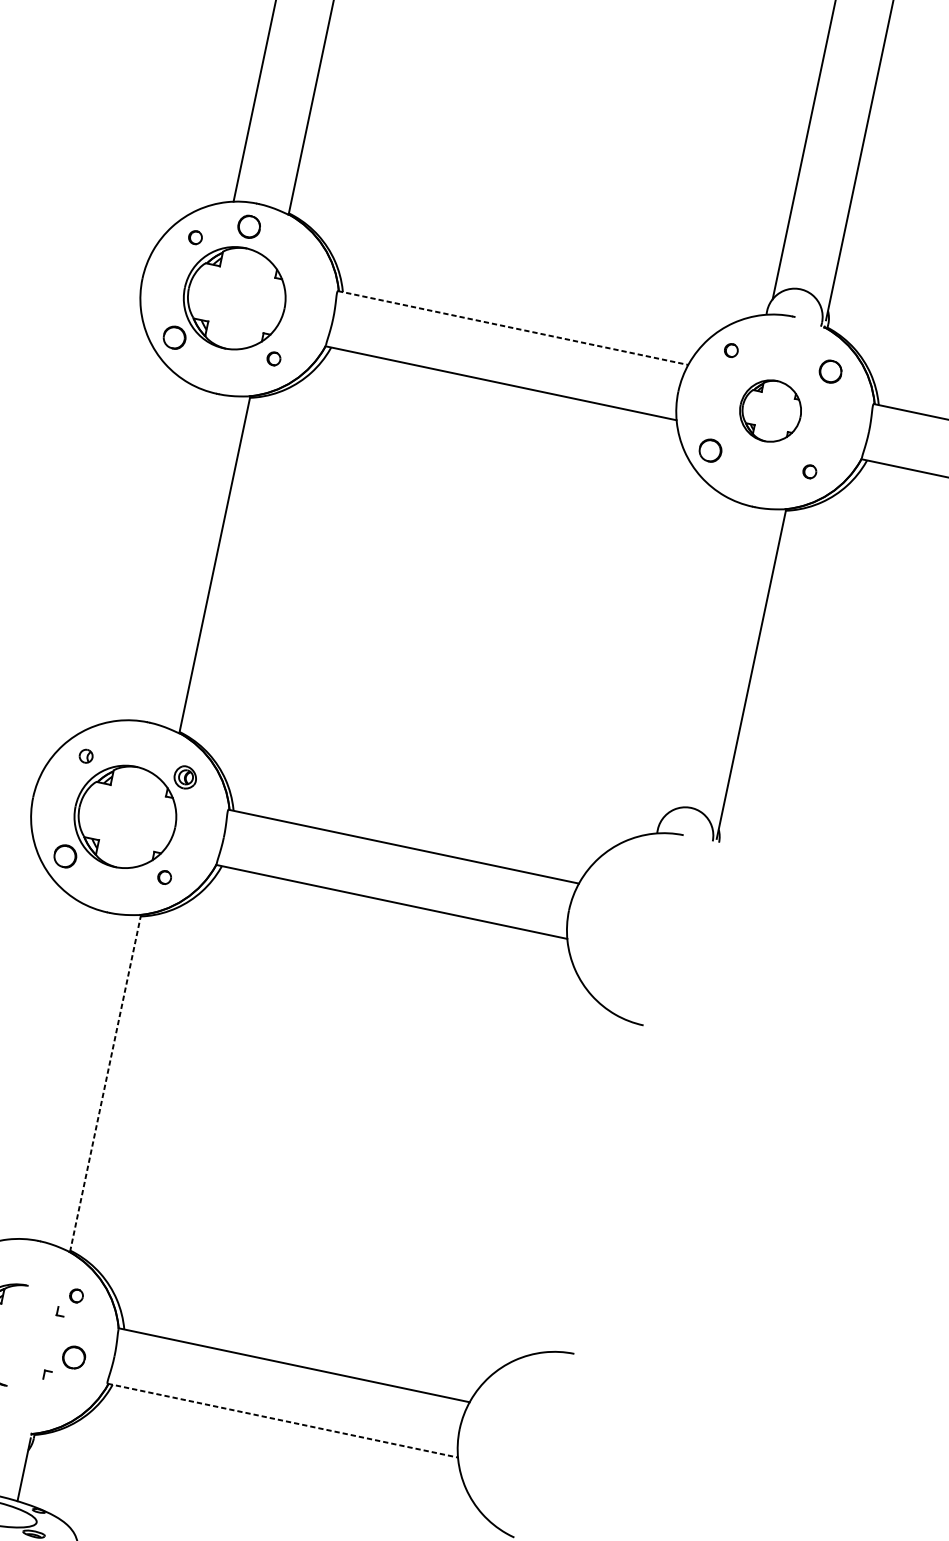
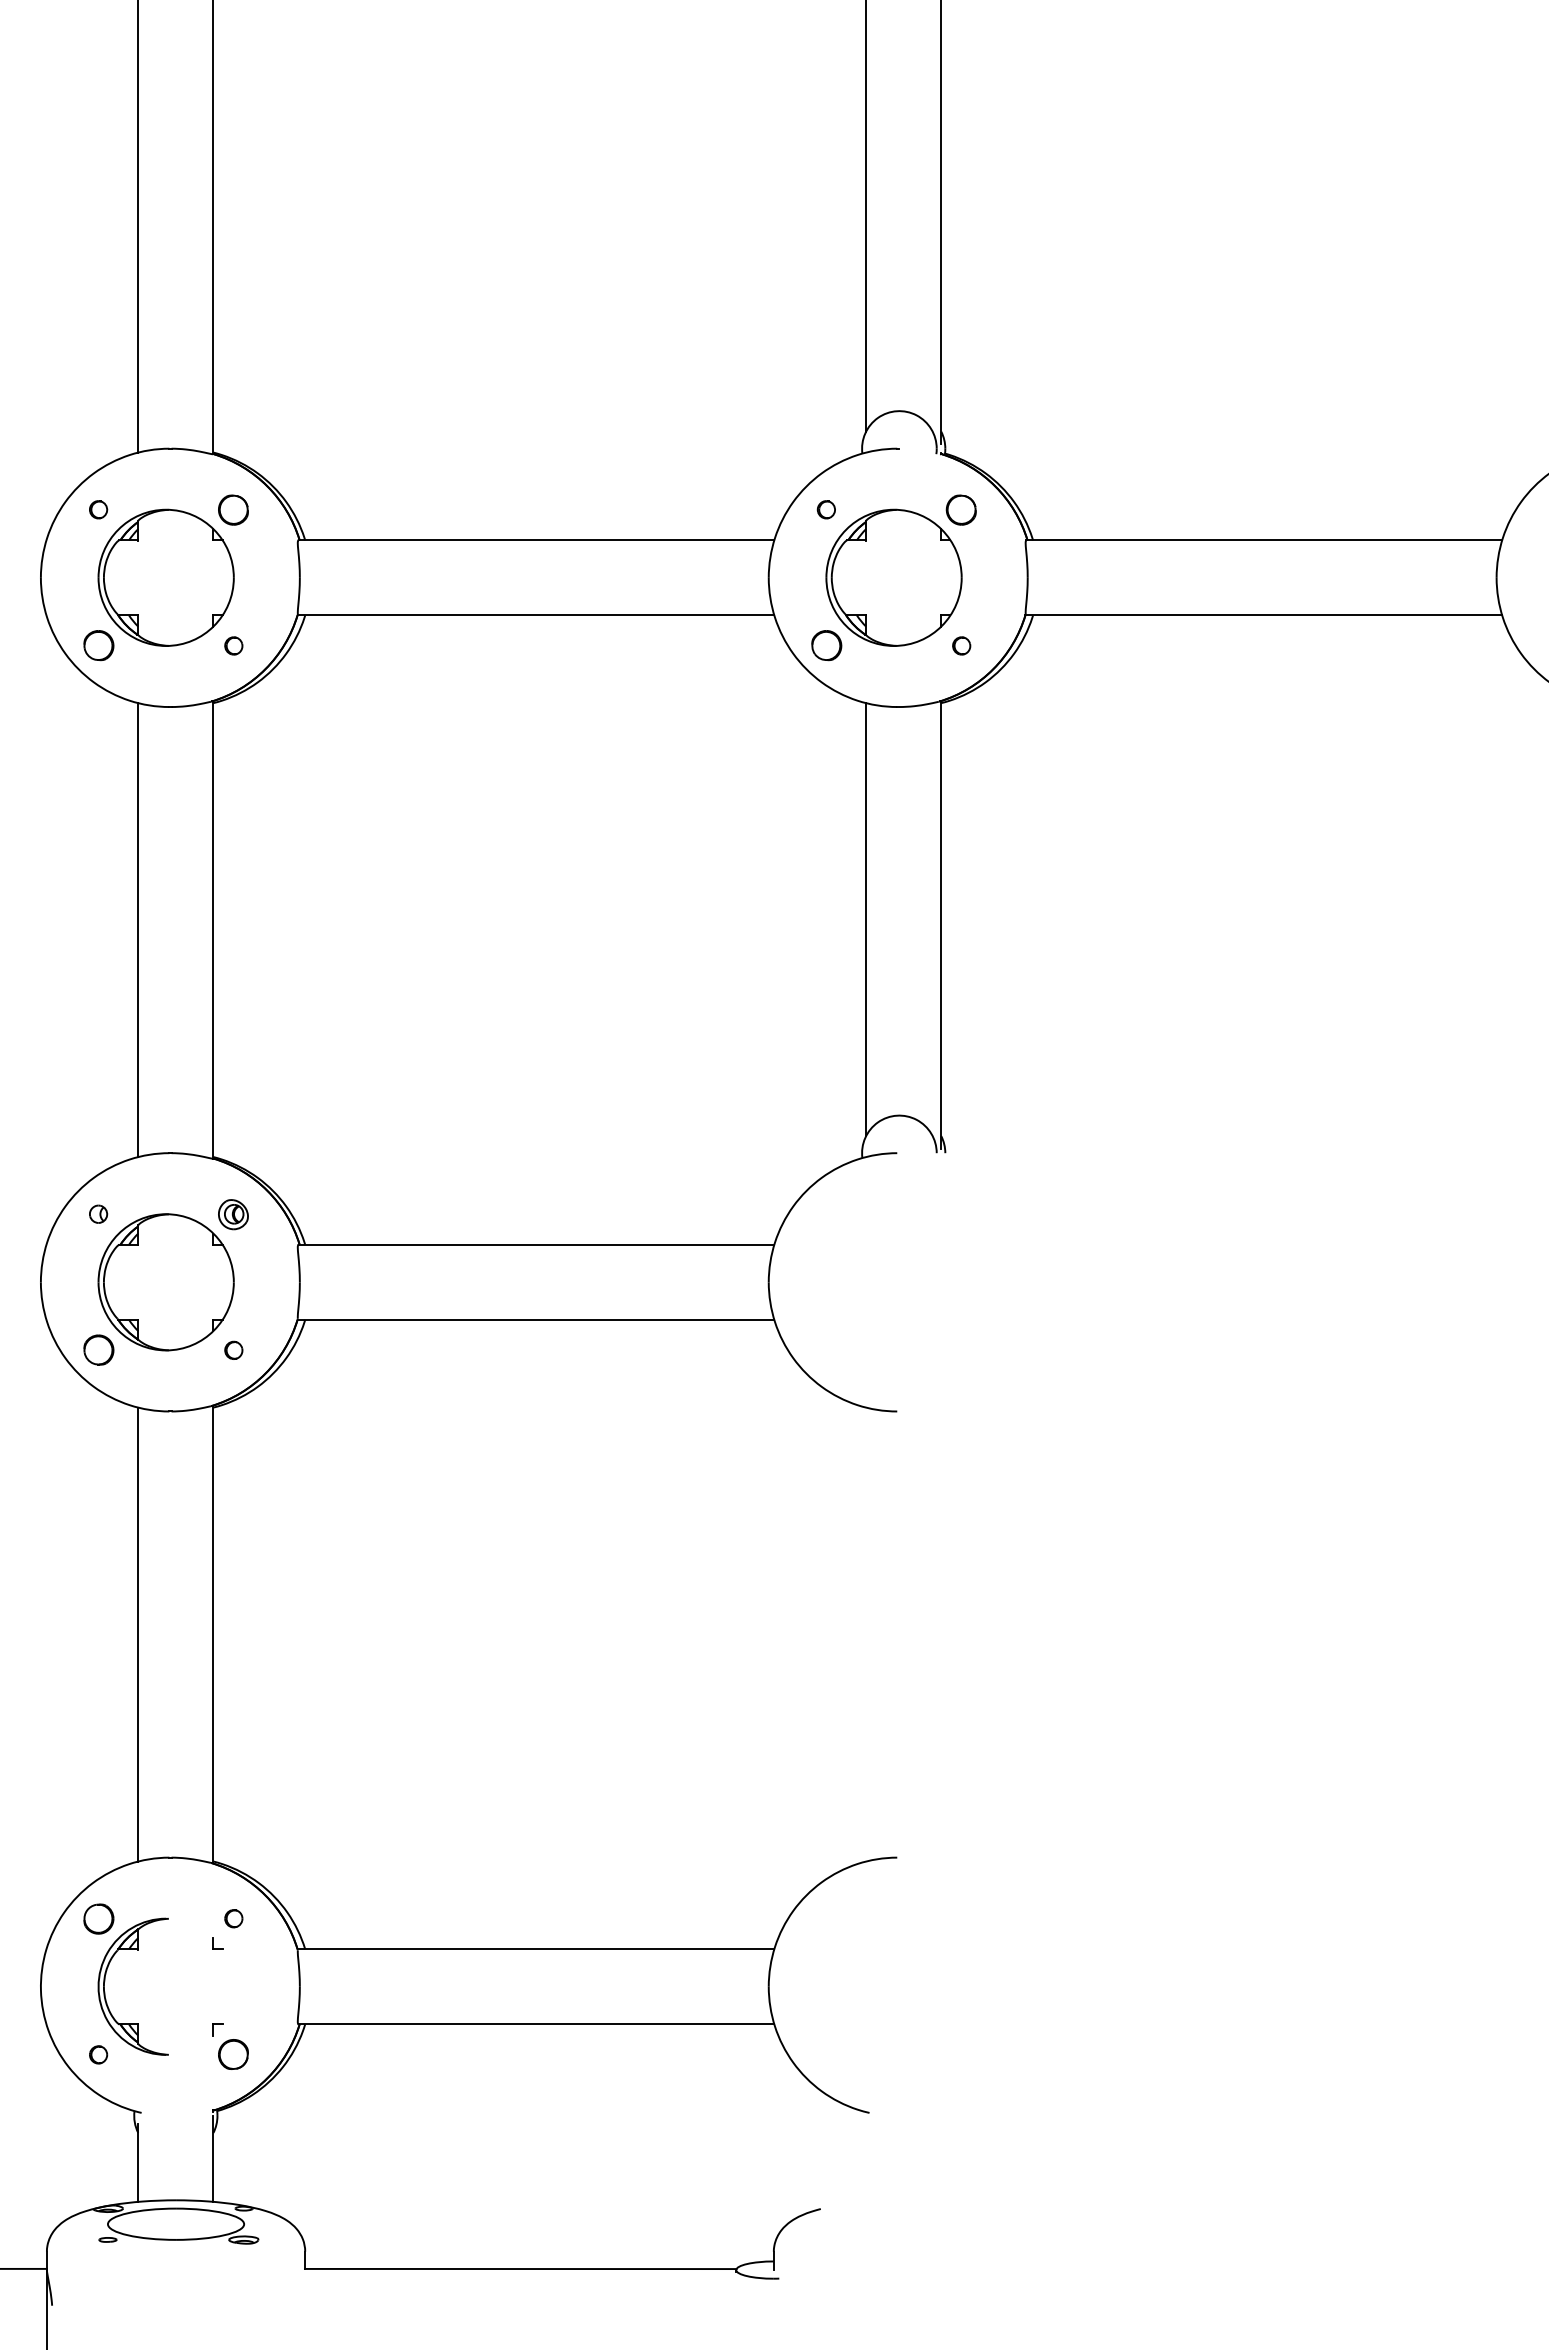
part: (249, 226) -> (233, 509), moved
line: (513, 328) -> (536, 540), dashed -> solid
part: (770, 410) -> (893, 577), size x1.67
line: (159, 553) -> (138, 930), added
line: (697, 658) -> (866, 919), added
line: (50, 1071) -> (138, 1634), added
line: (105, 1083) -> (213, 1634), dashed -> solid
part: (74, 1357) -> (233, 2054), moved
line: (282, 1420) -> (536, 2024), dashed -> solid

